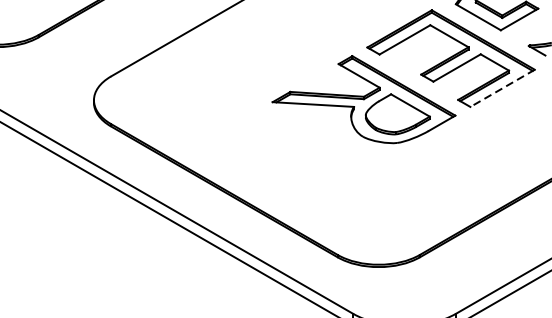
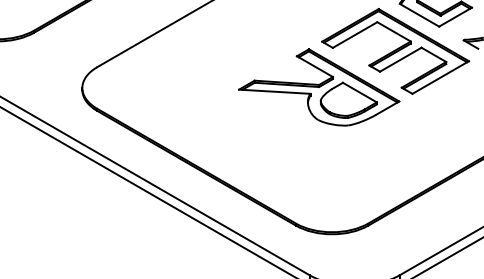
line: (502, 88) -> (440, 77), dashed -> solid

